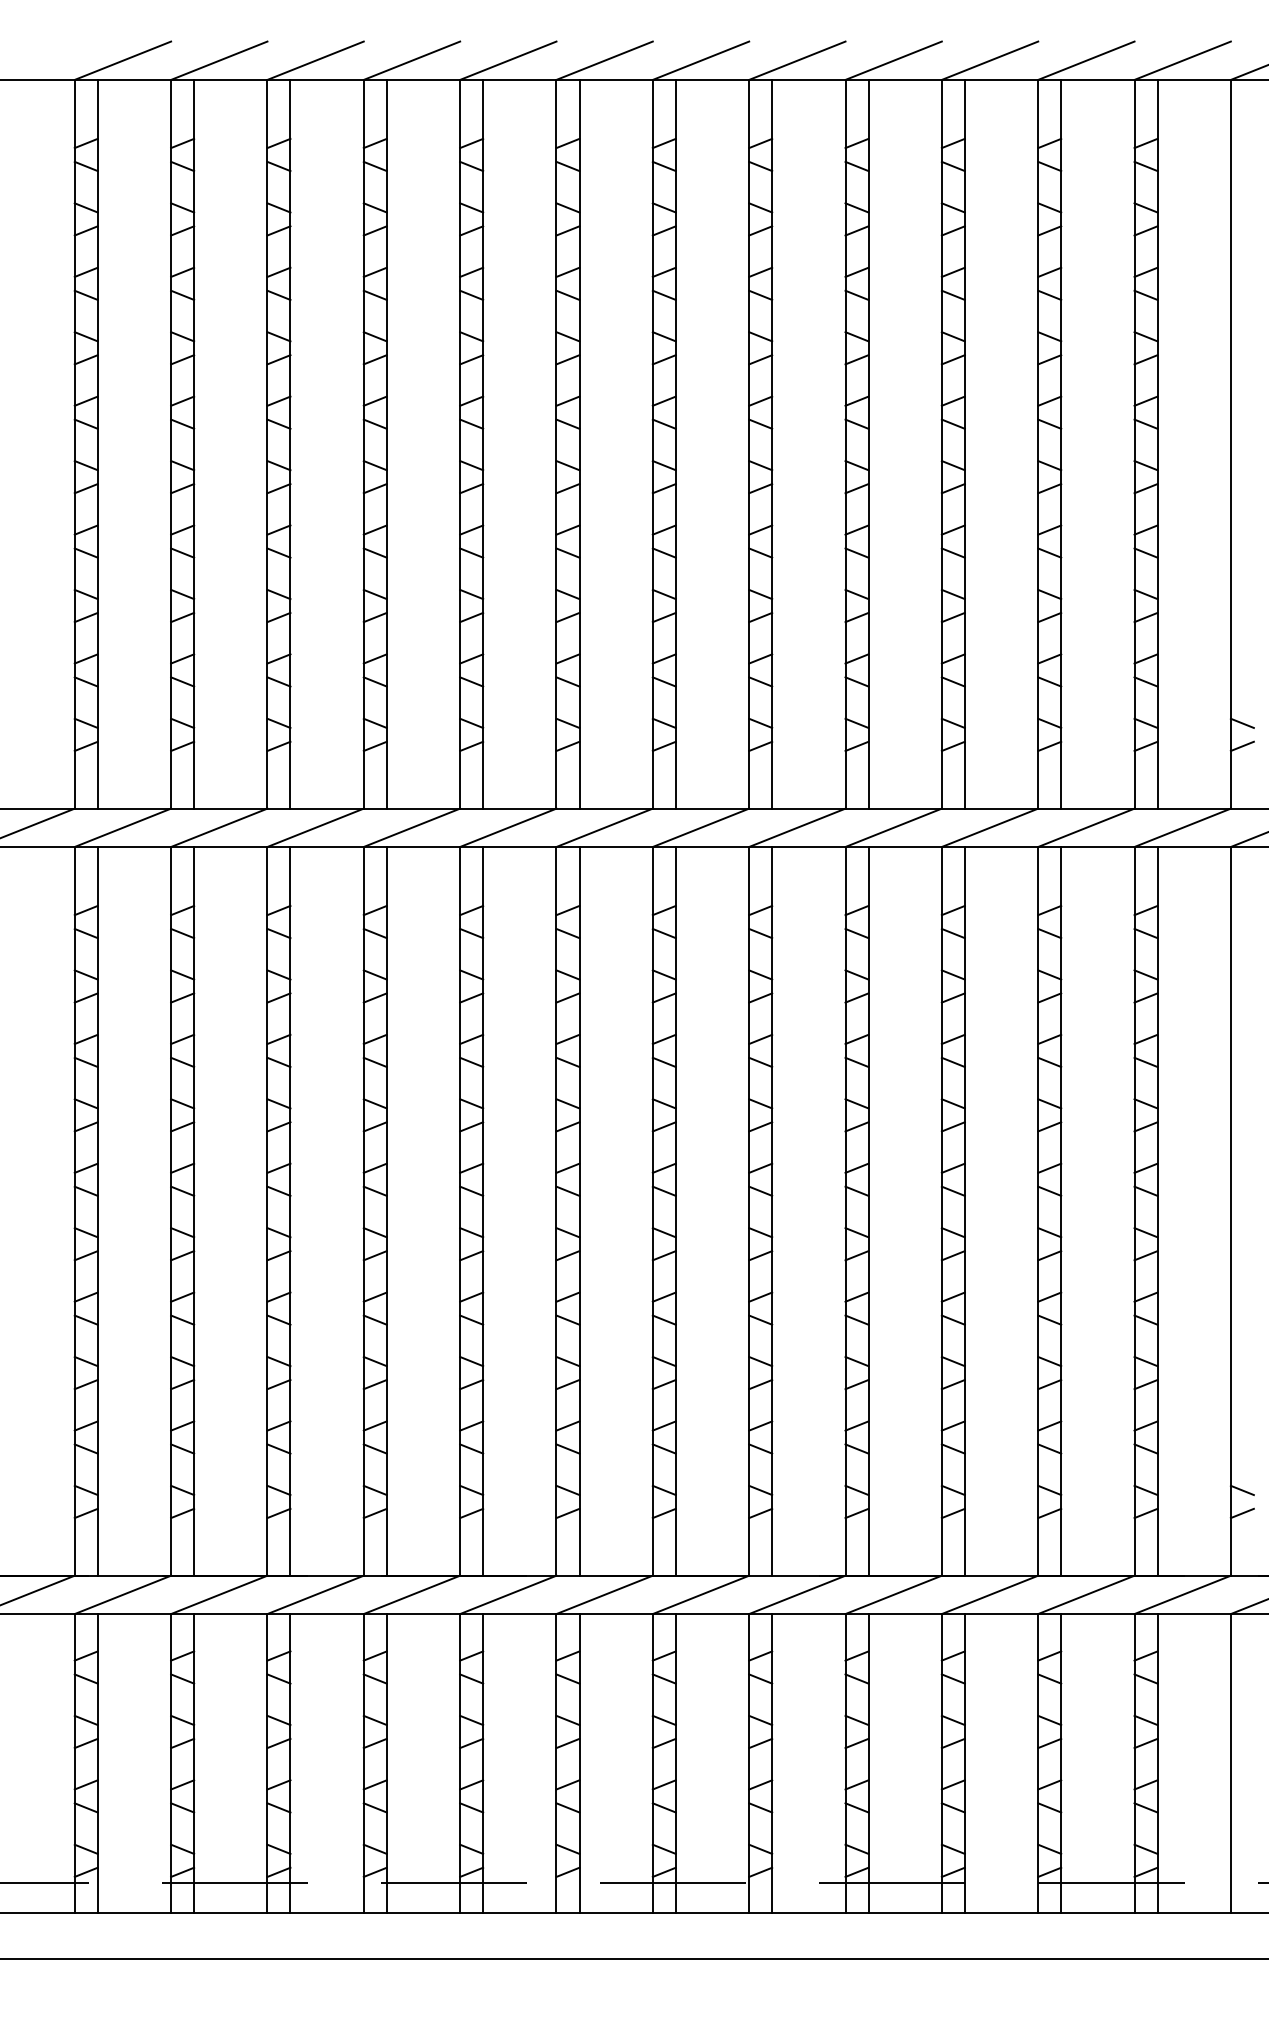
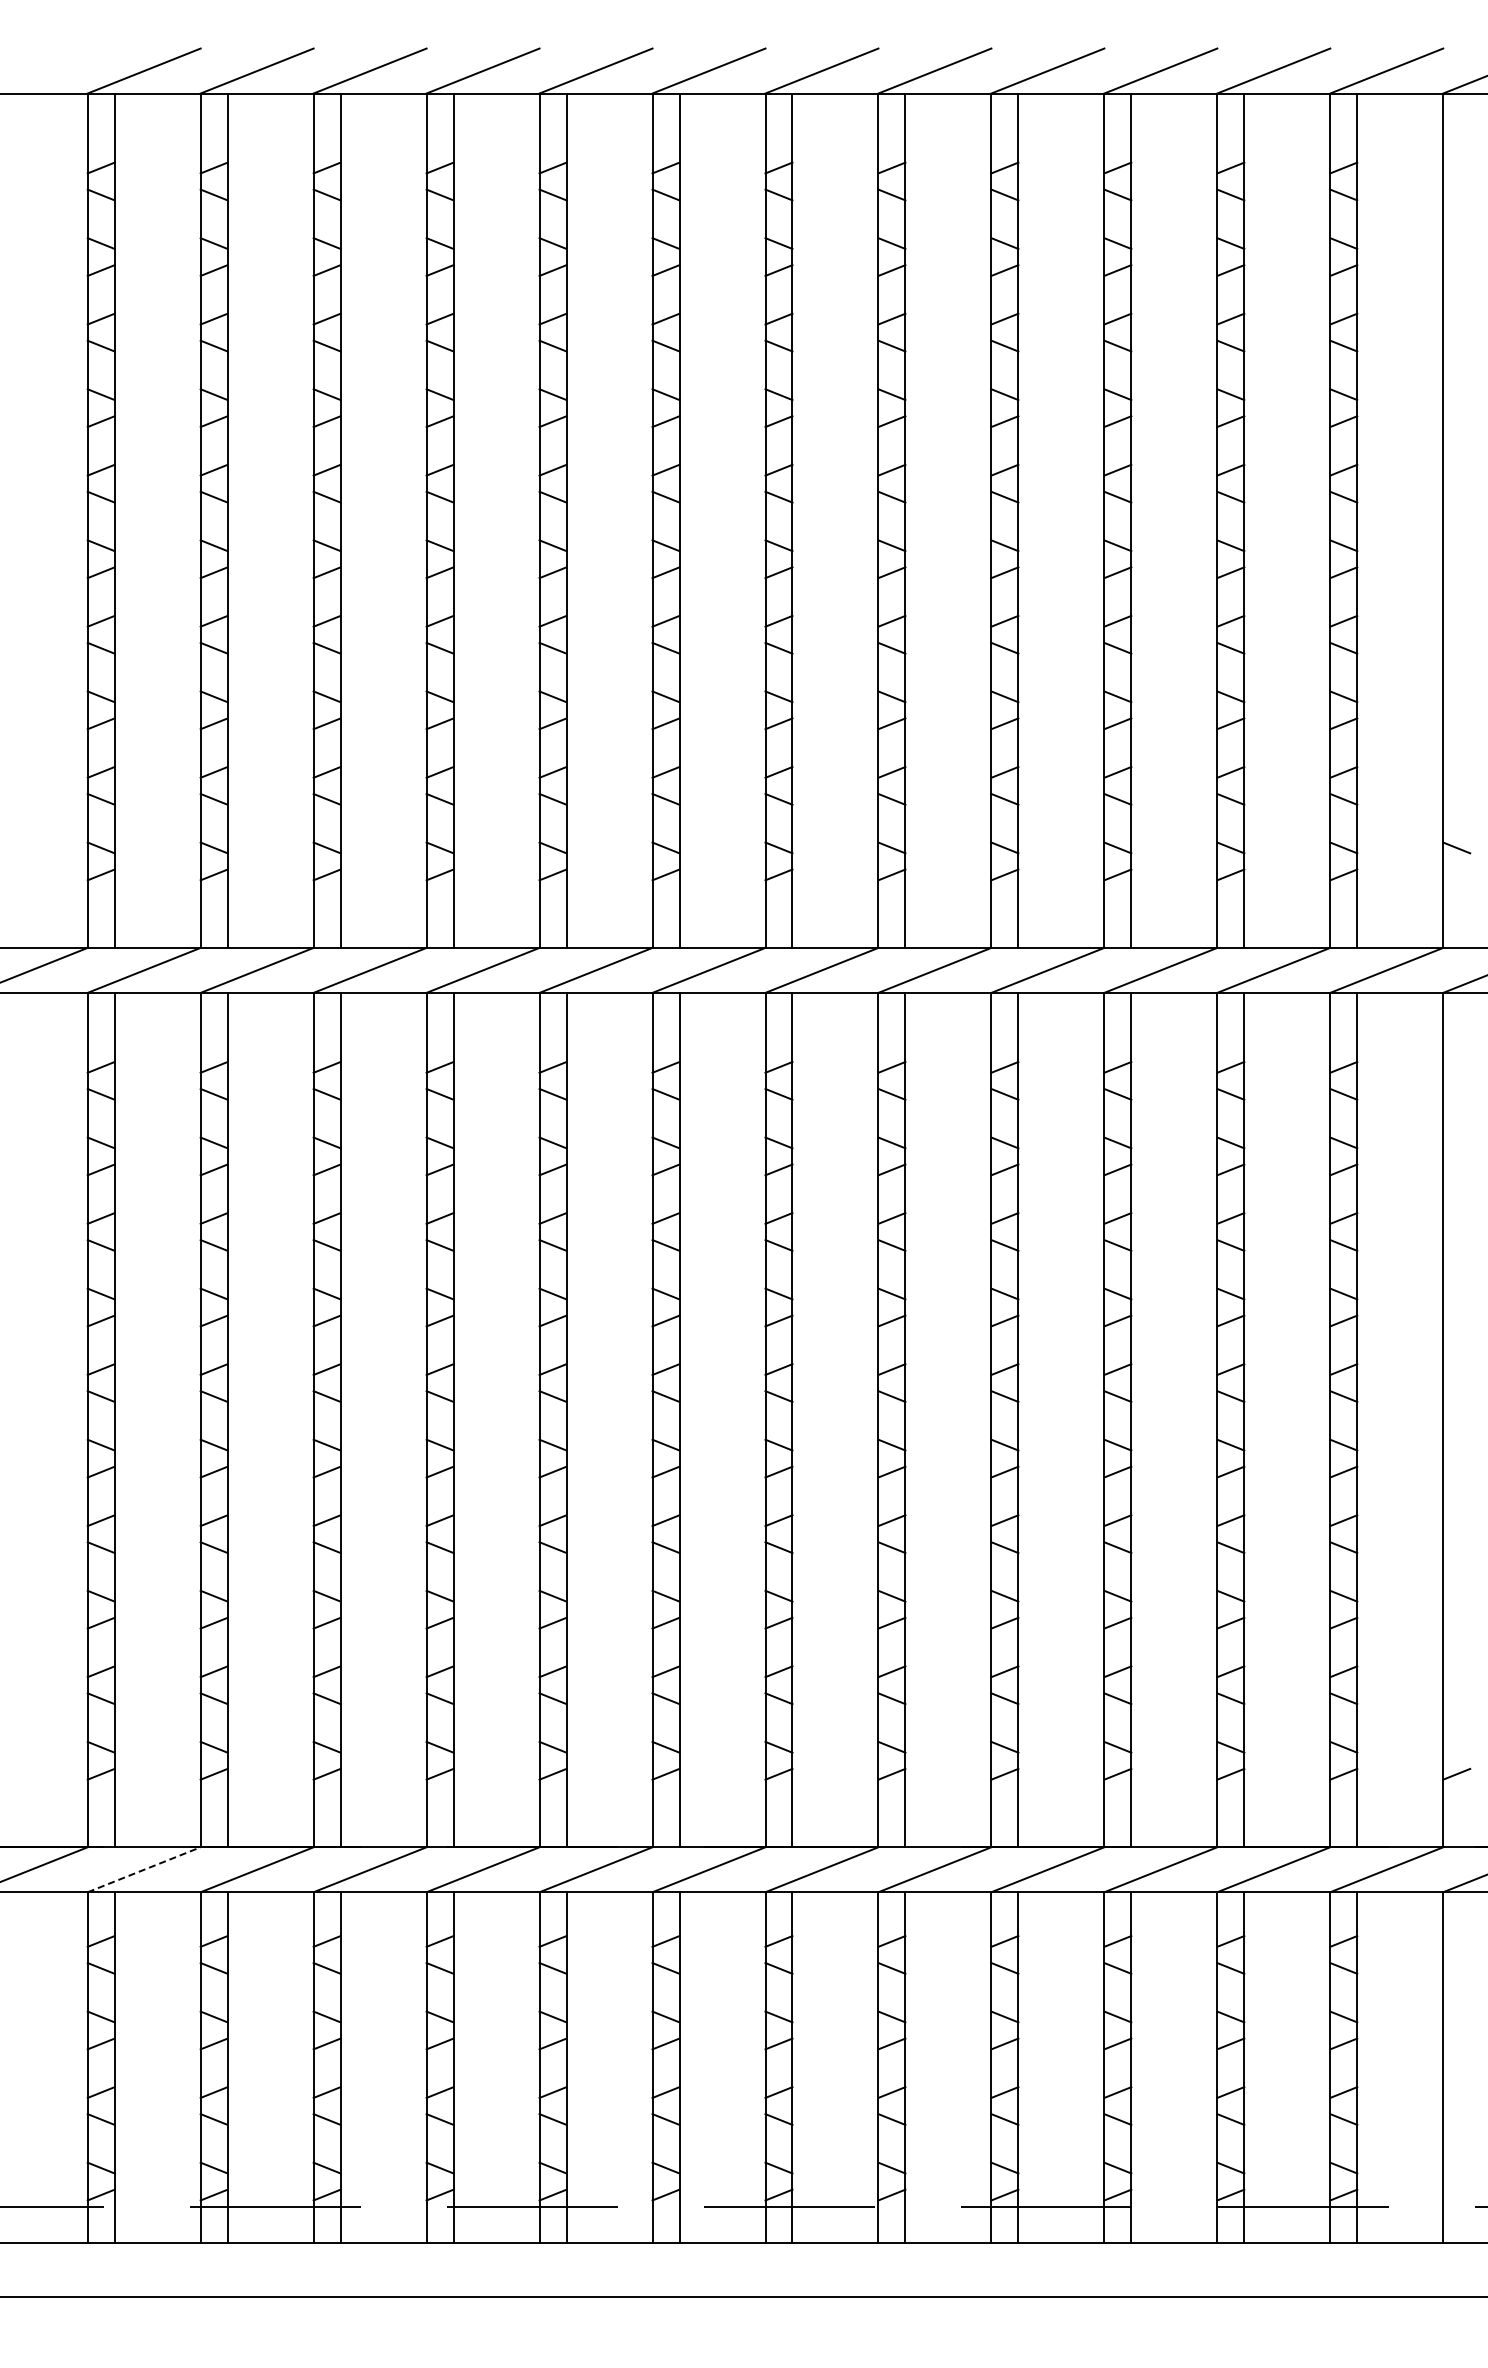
line: (1242, 746) -> (1456, 874), removed
line: (1242, 1489) -> (1456, 1746), removed
line: (123, 1594) -> (144, 1869), solid -> dashed

